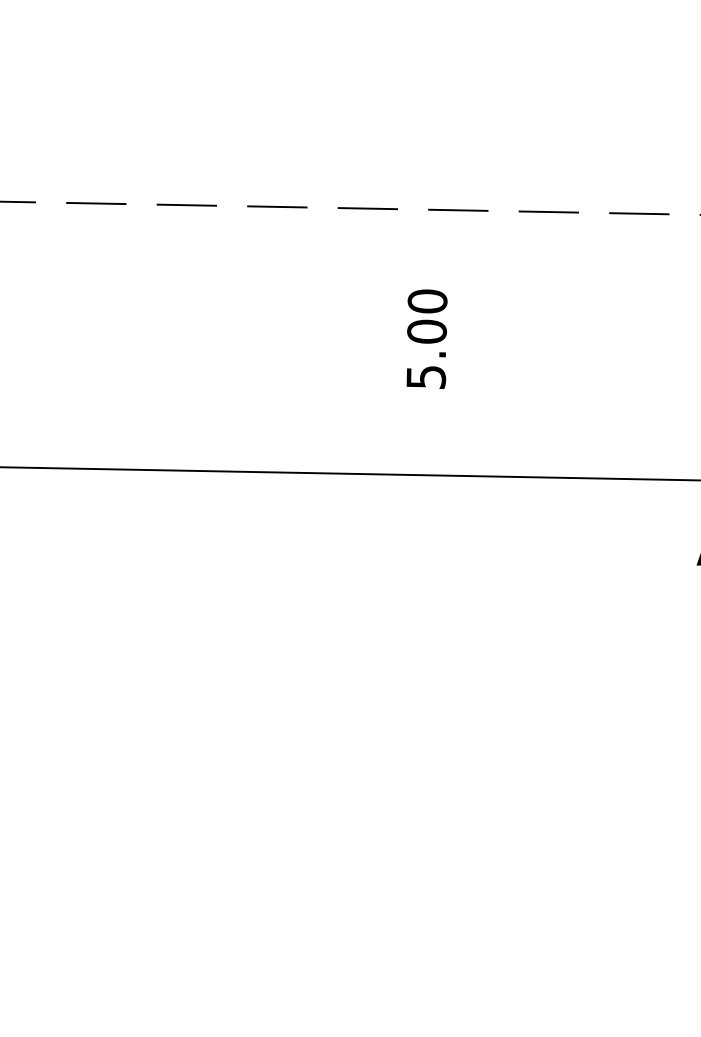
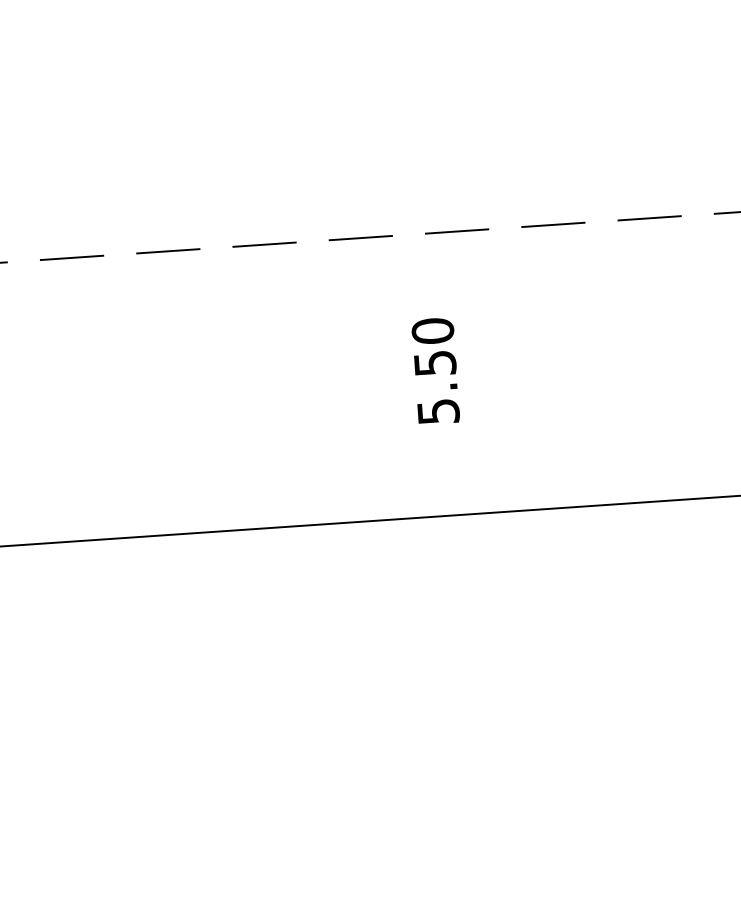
text: (426, 331) -> (434, 363), 5.00 -> 5.50

